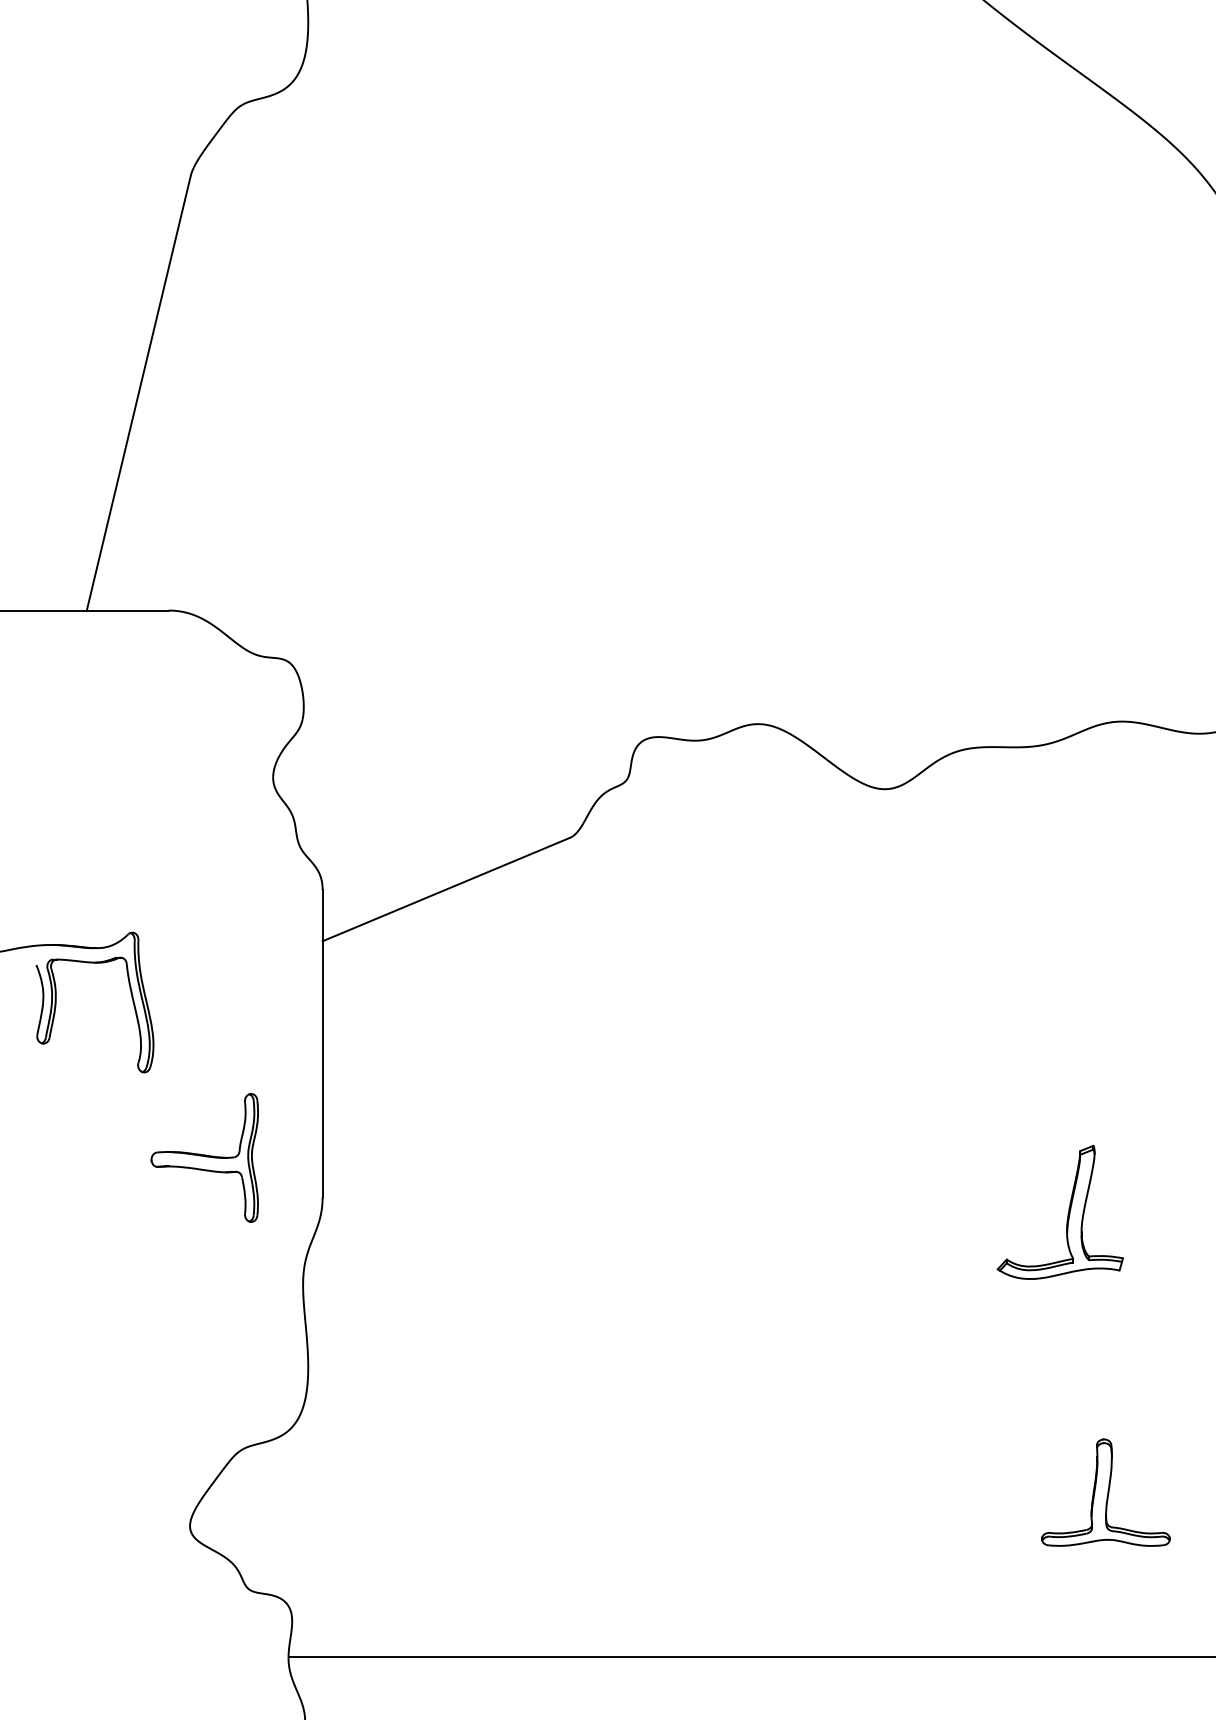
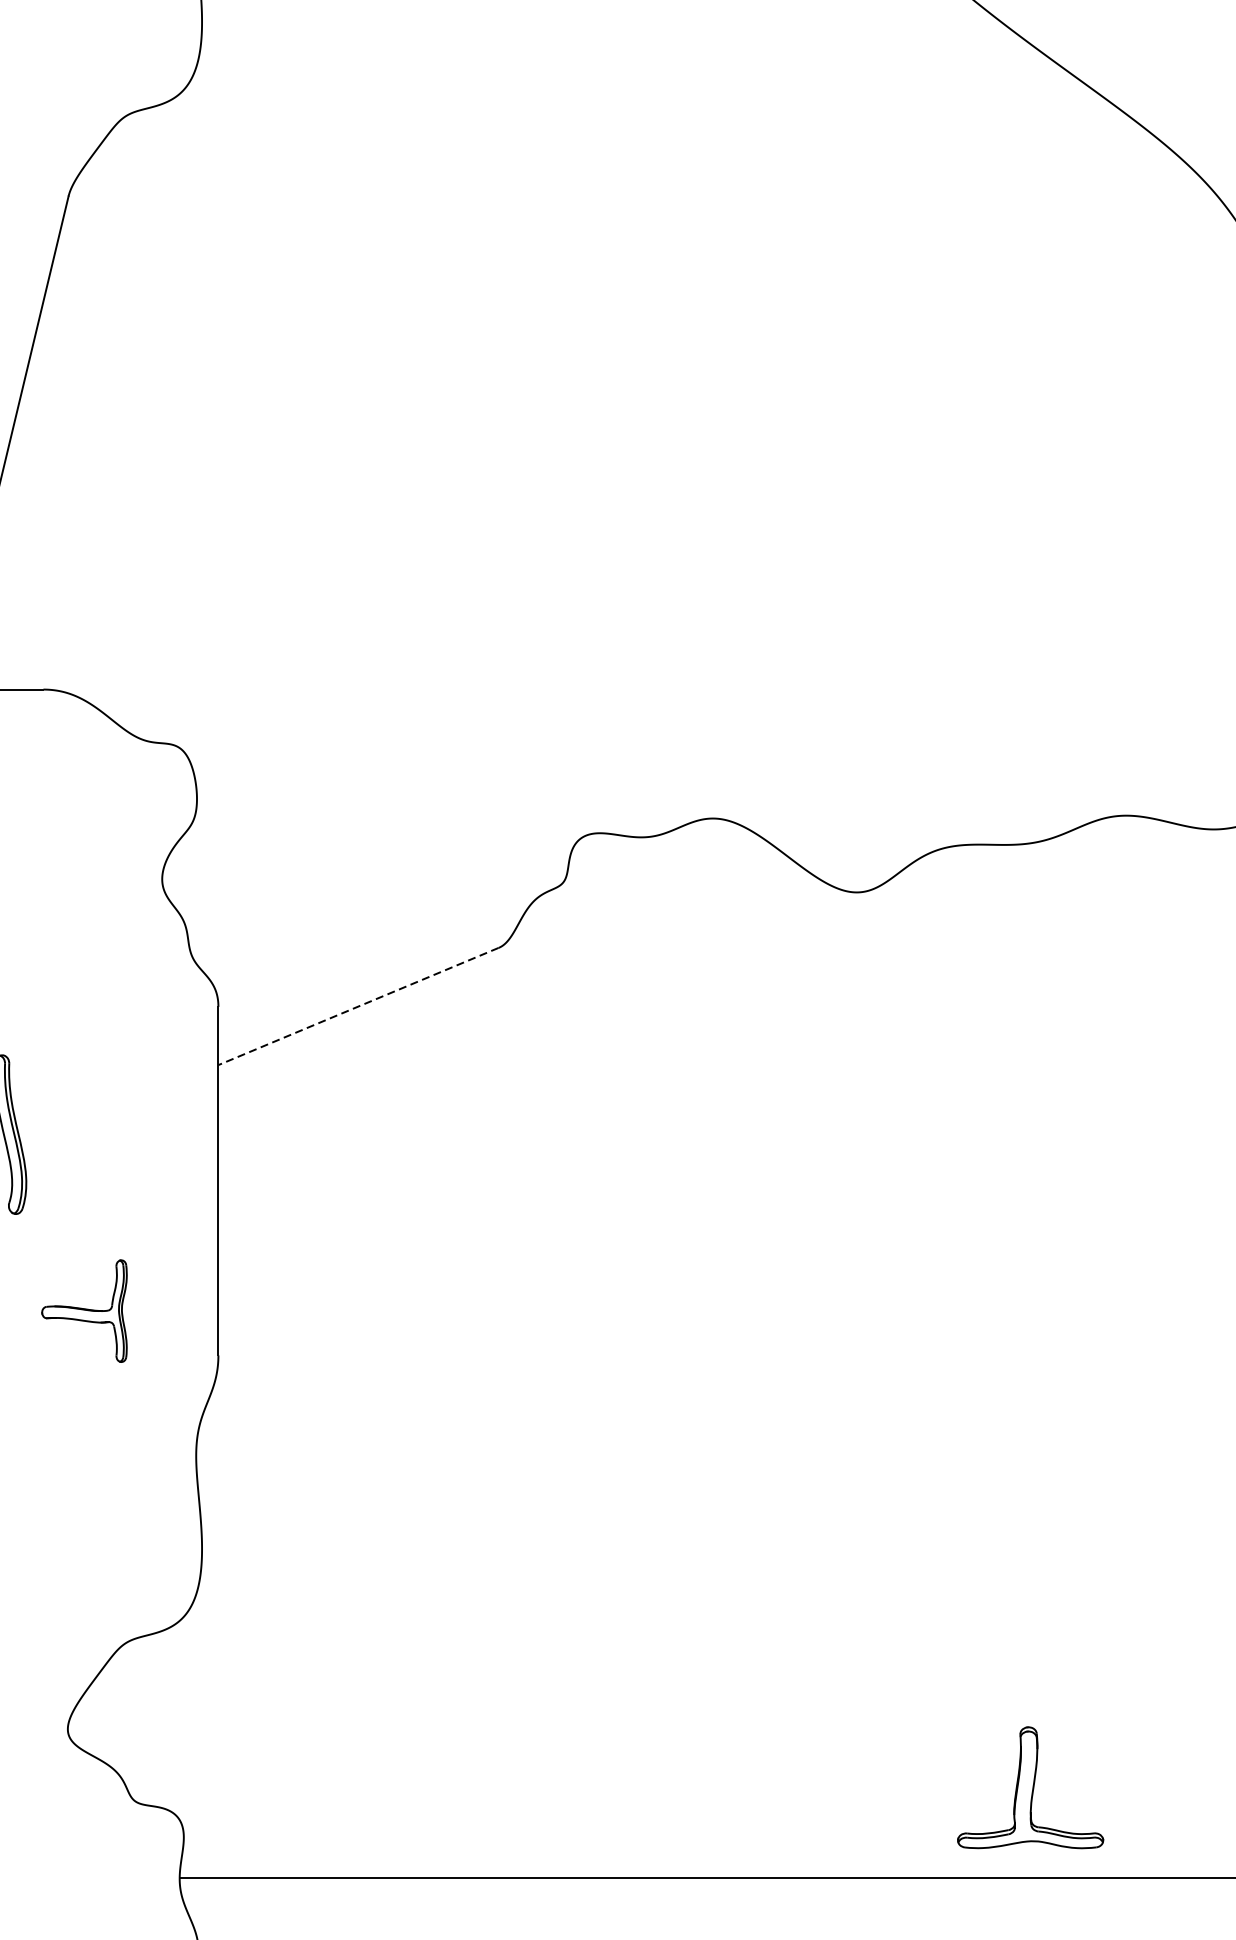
line: (445, 889) -> (357, 1006), solid -> dashed
part: (204, 1157) -> (84, 1310), size x0.7
part: (1067, 1213) -> (1064, 1374), removed
part: (1105, 1492) -> (1030, 1787), moved

